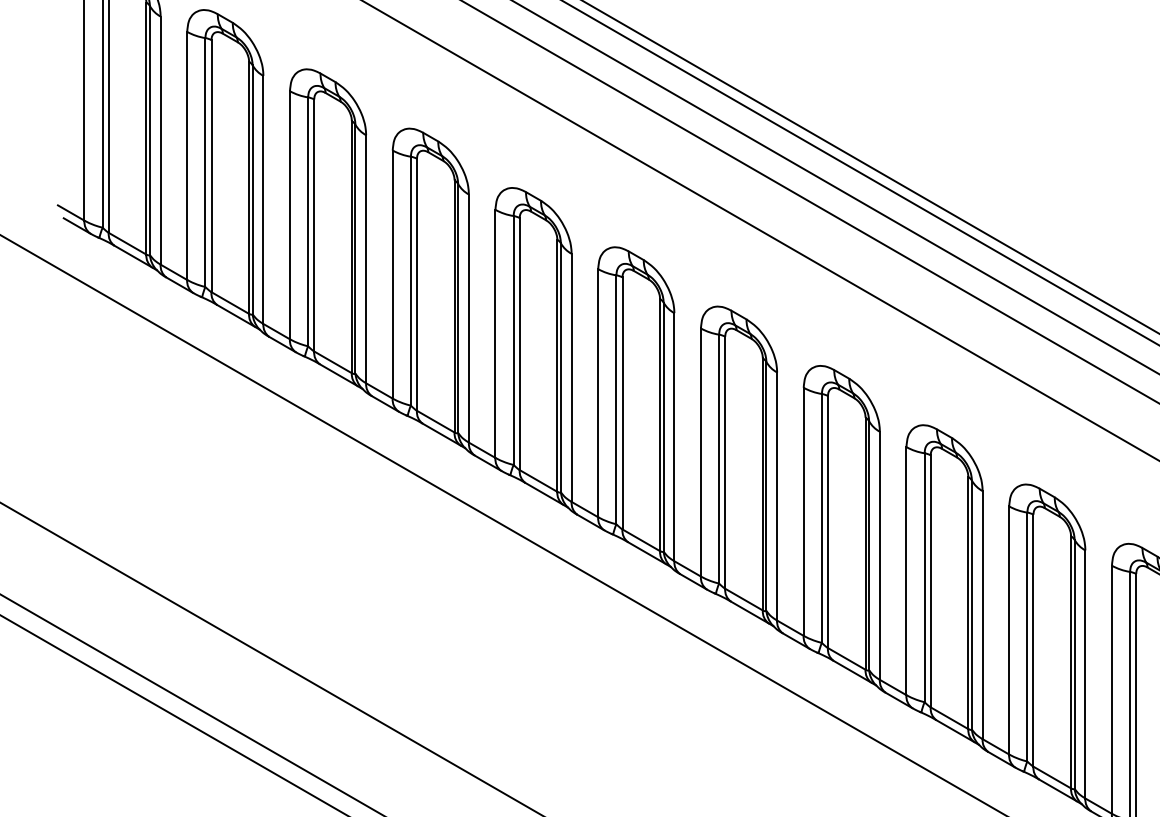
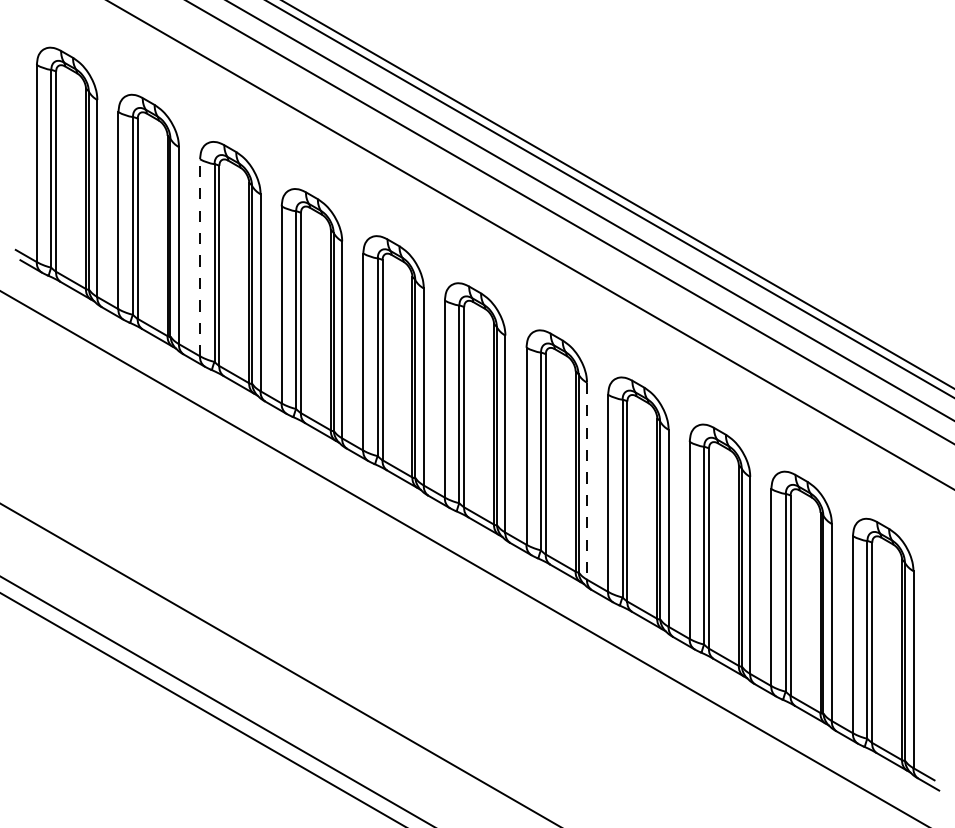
line: (290, 214) -> (200, 257), solid -> dashed
line: (777, 496) -> (587, 481), solid -> dashed

